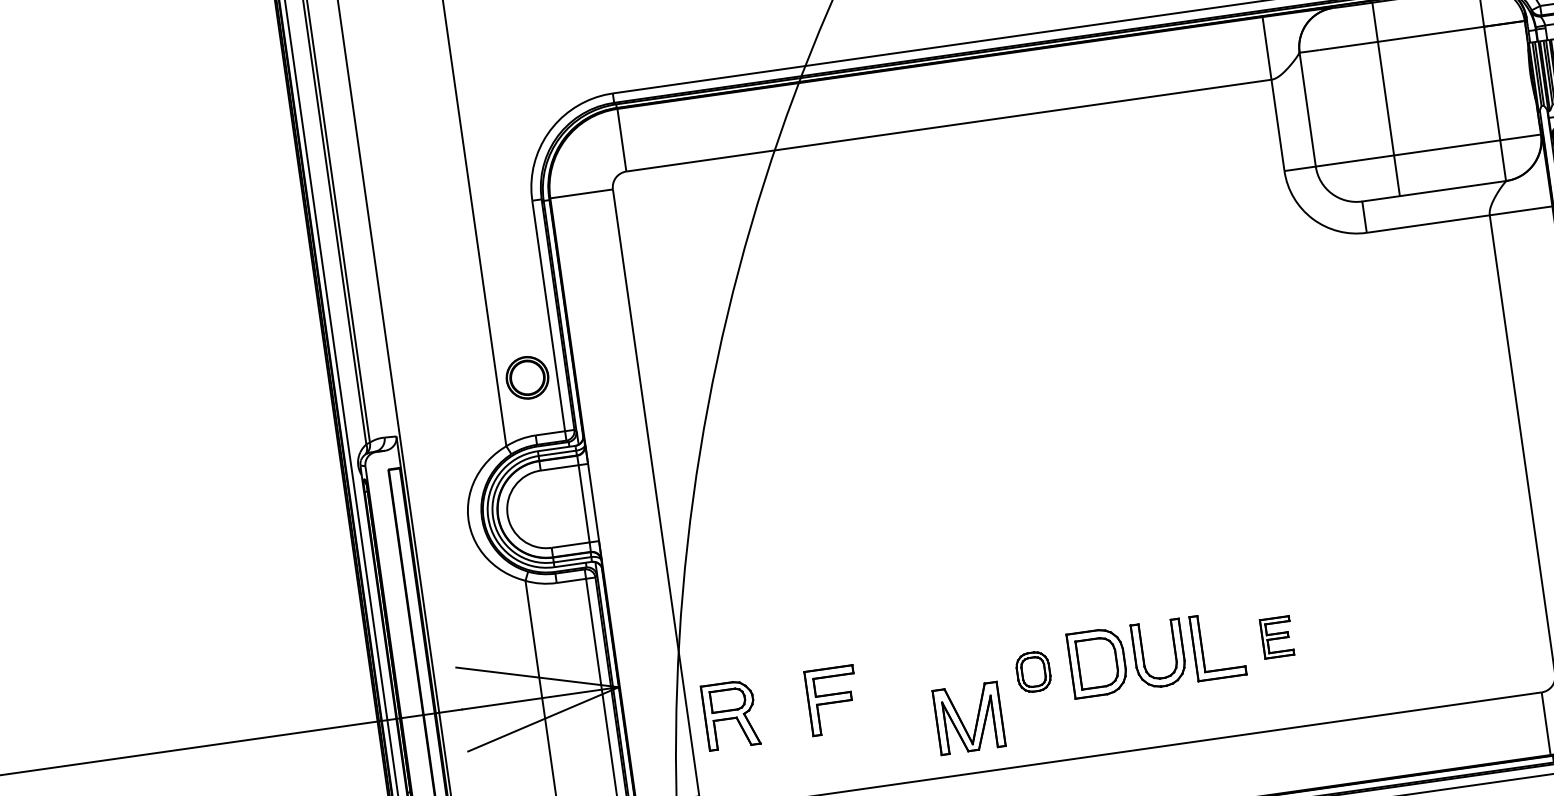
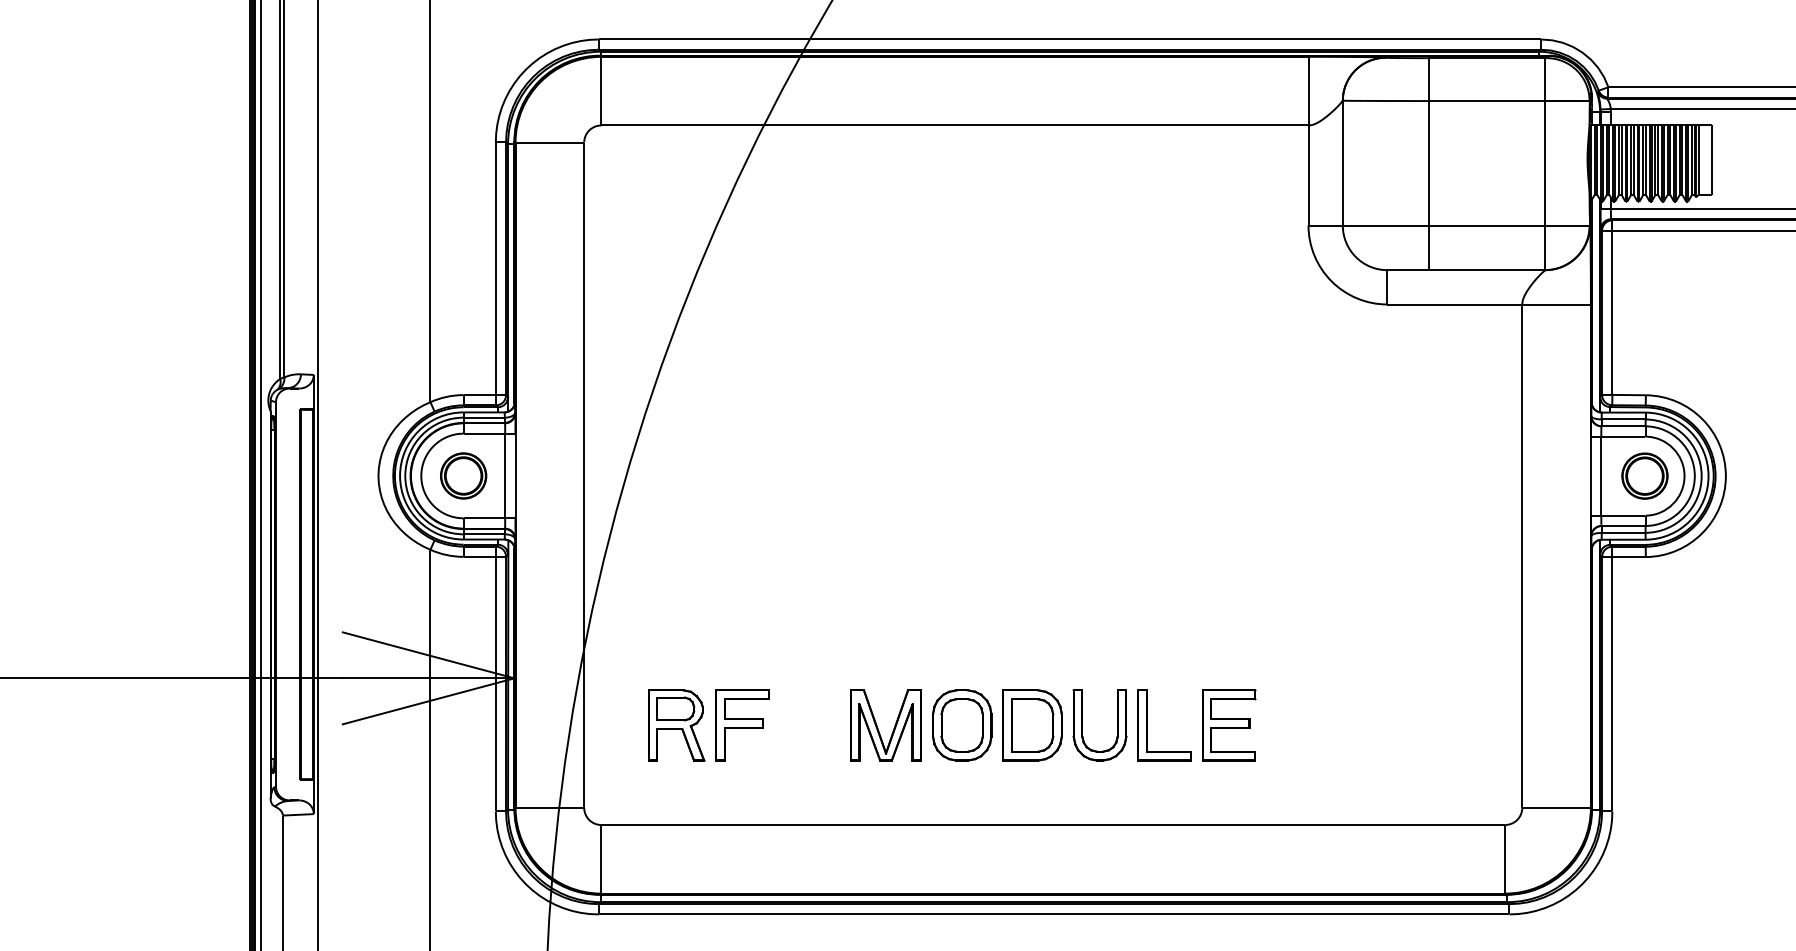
part: (527, 377) -> (463, 475), moved
part: (1277, 637) -> (1229, 725), size x1.67
part: (1033, 672) -> (962, 725), size x1.67
part: (730, 715) -> (676, 725), moved
part: (962, 722) -> (878, 728), moved

